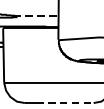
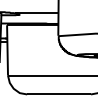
line: (37, 15) -> (38, 13), dashed -> solid
line: (65, 103) -> (64, 94), dashed -> solid

